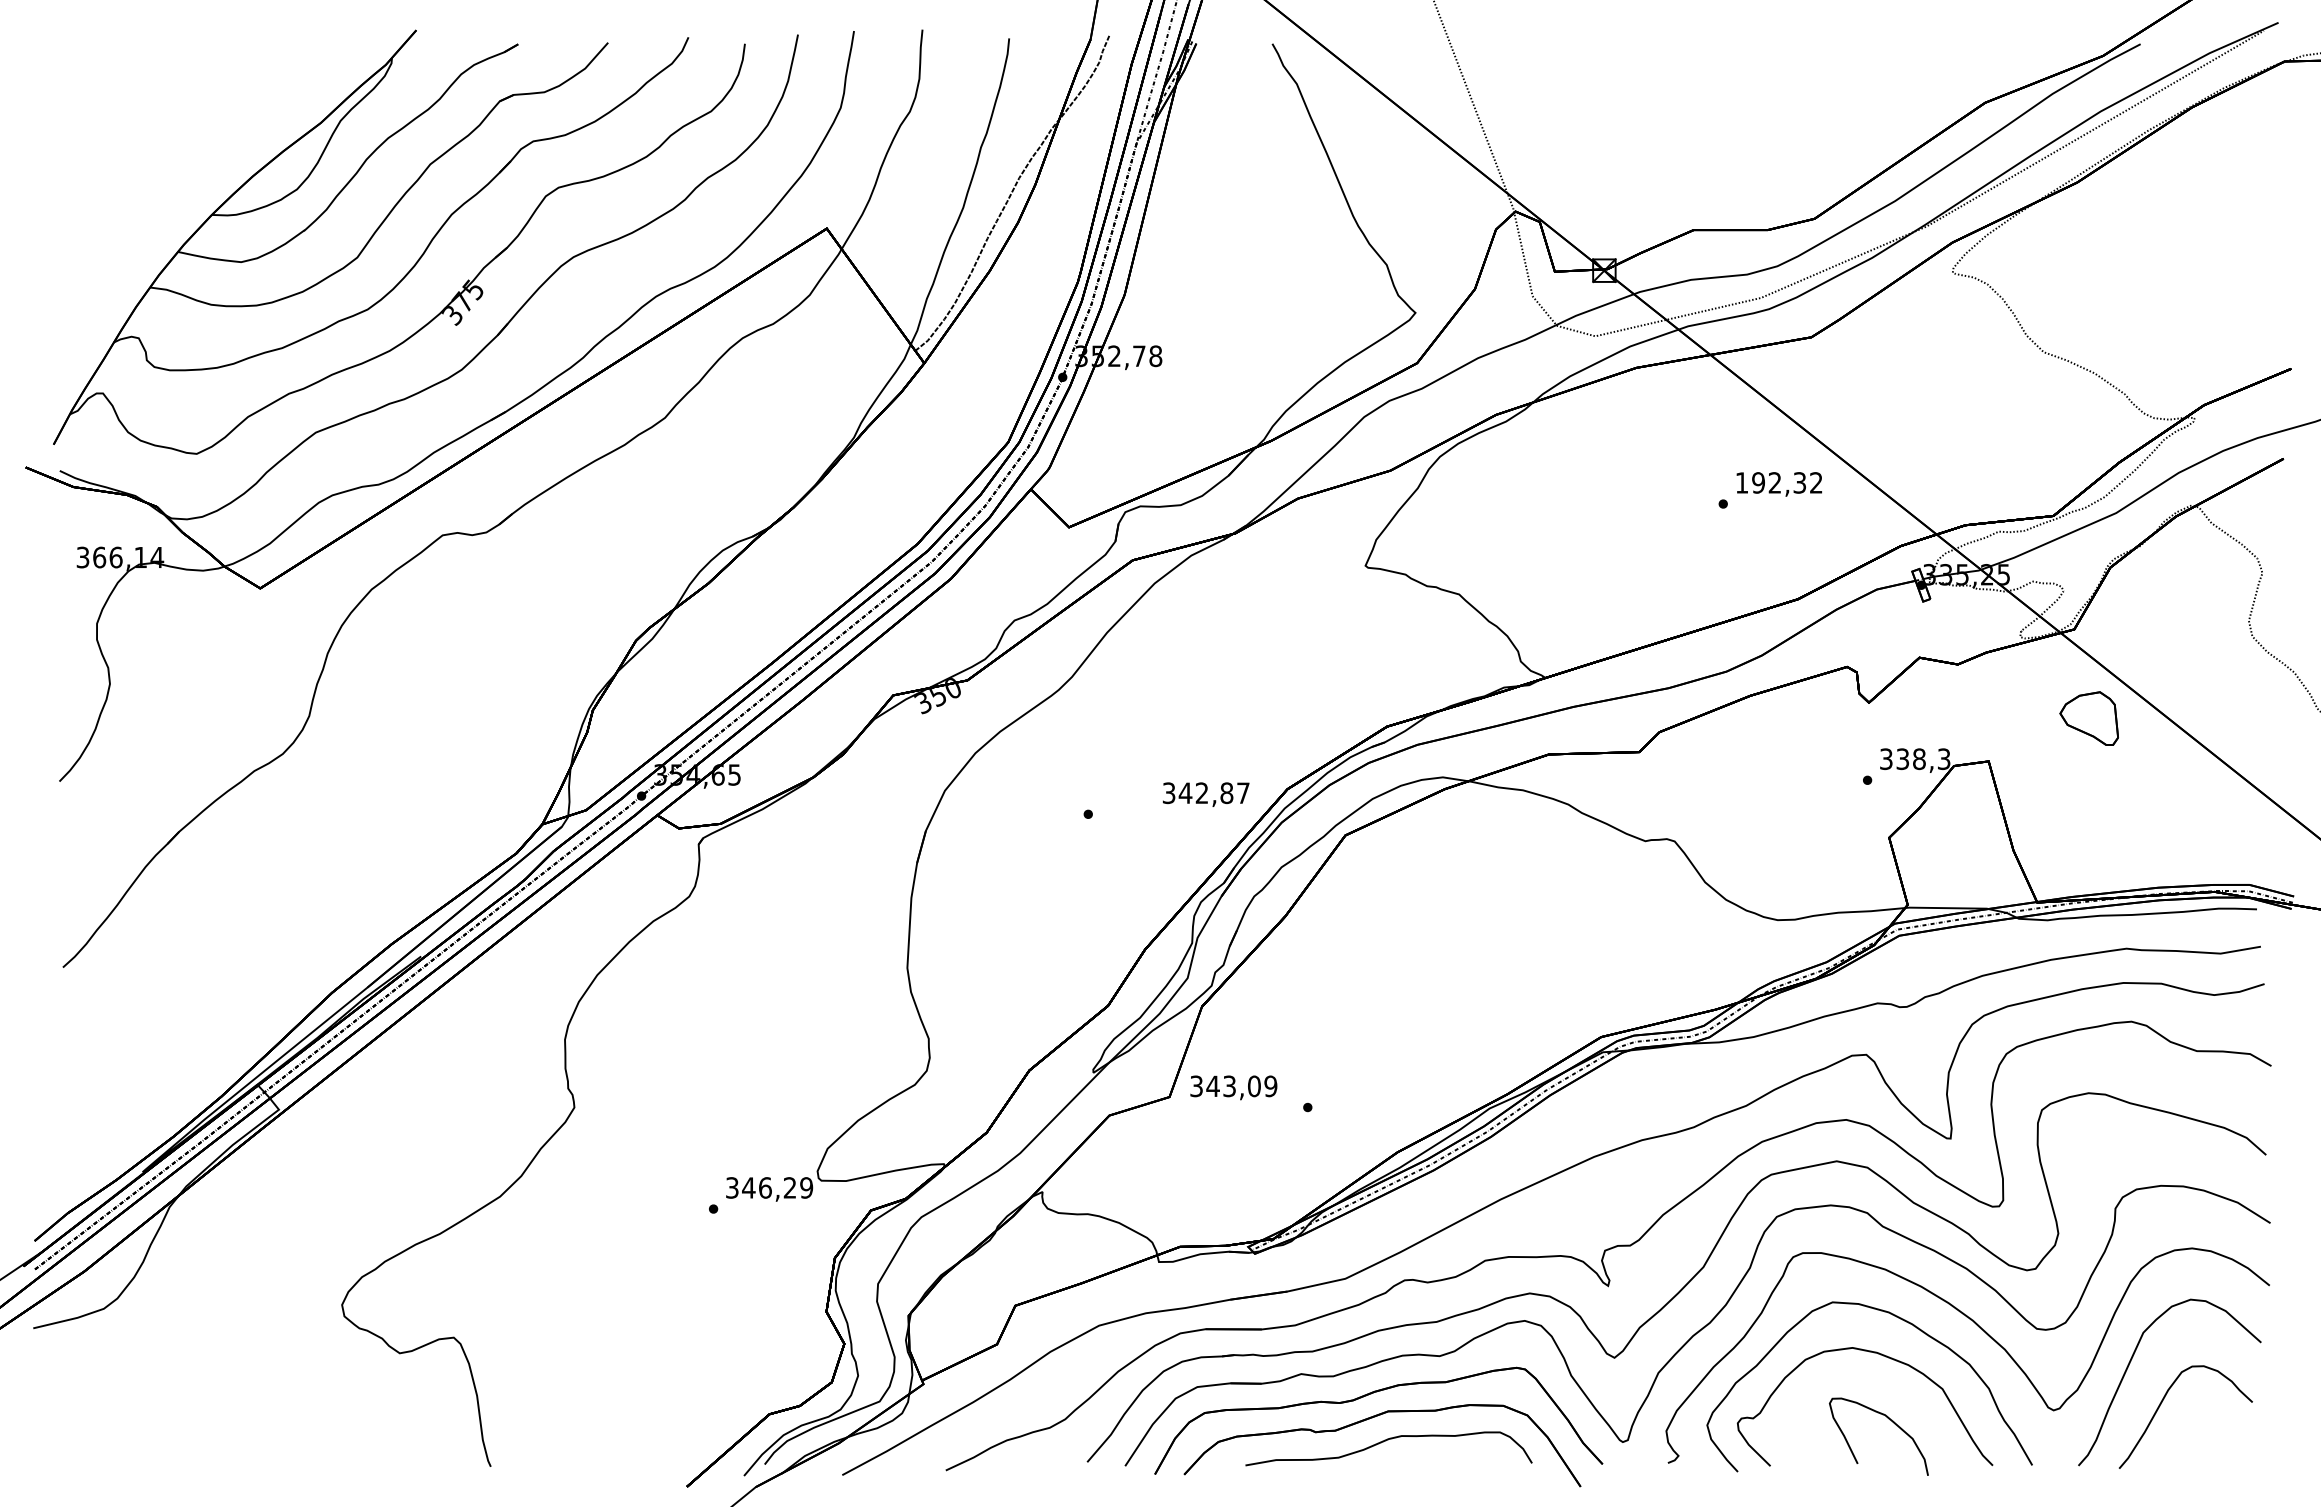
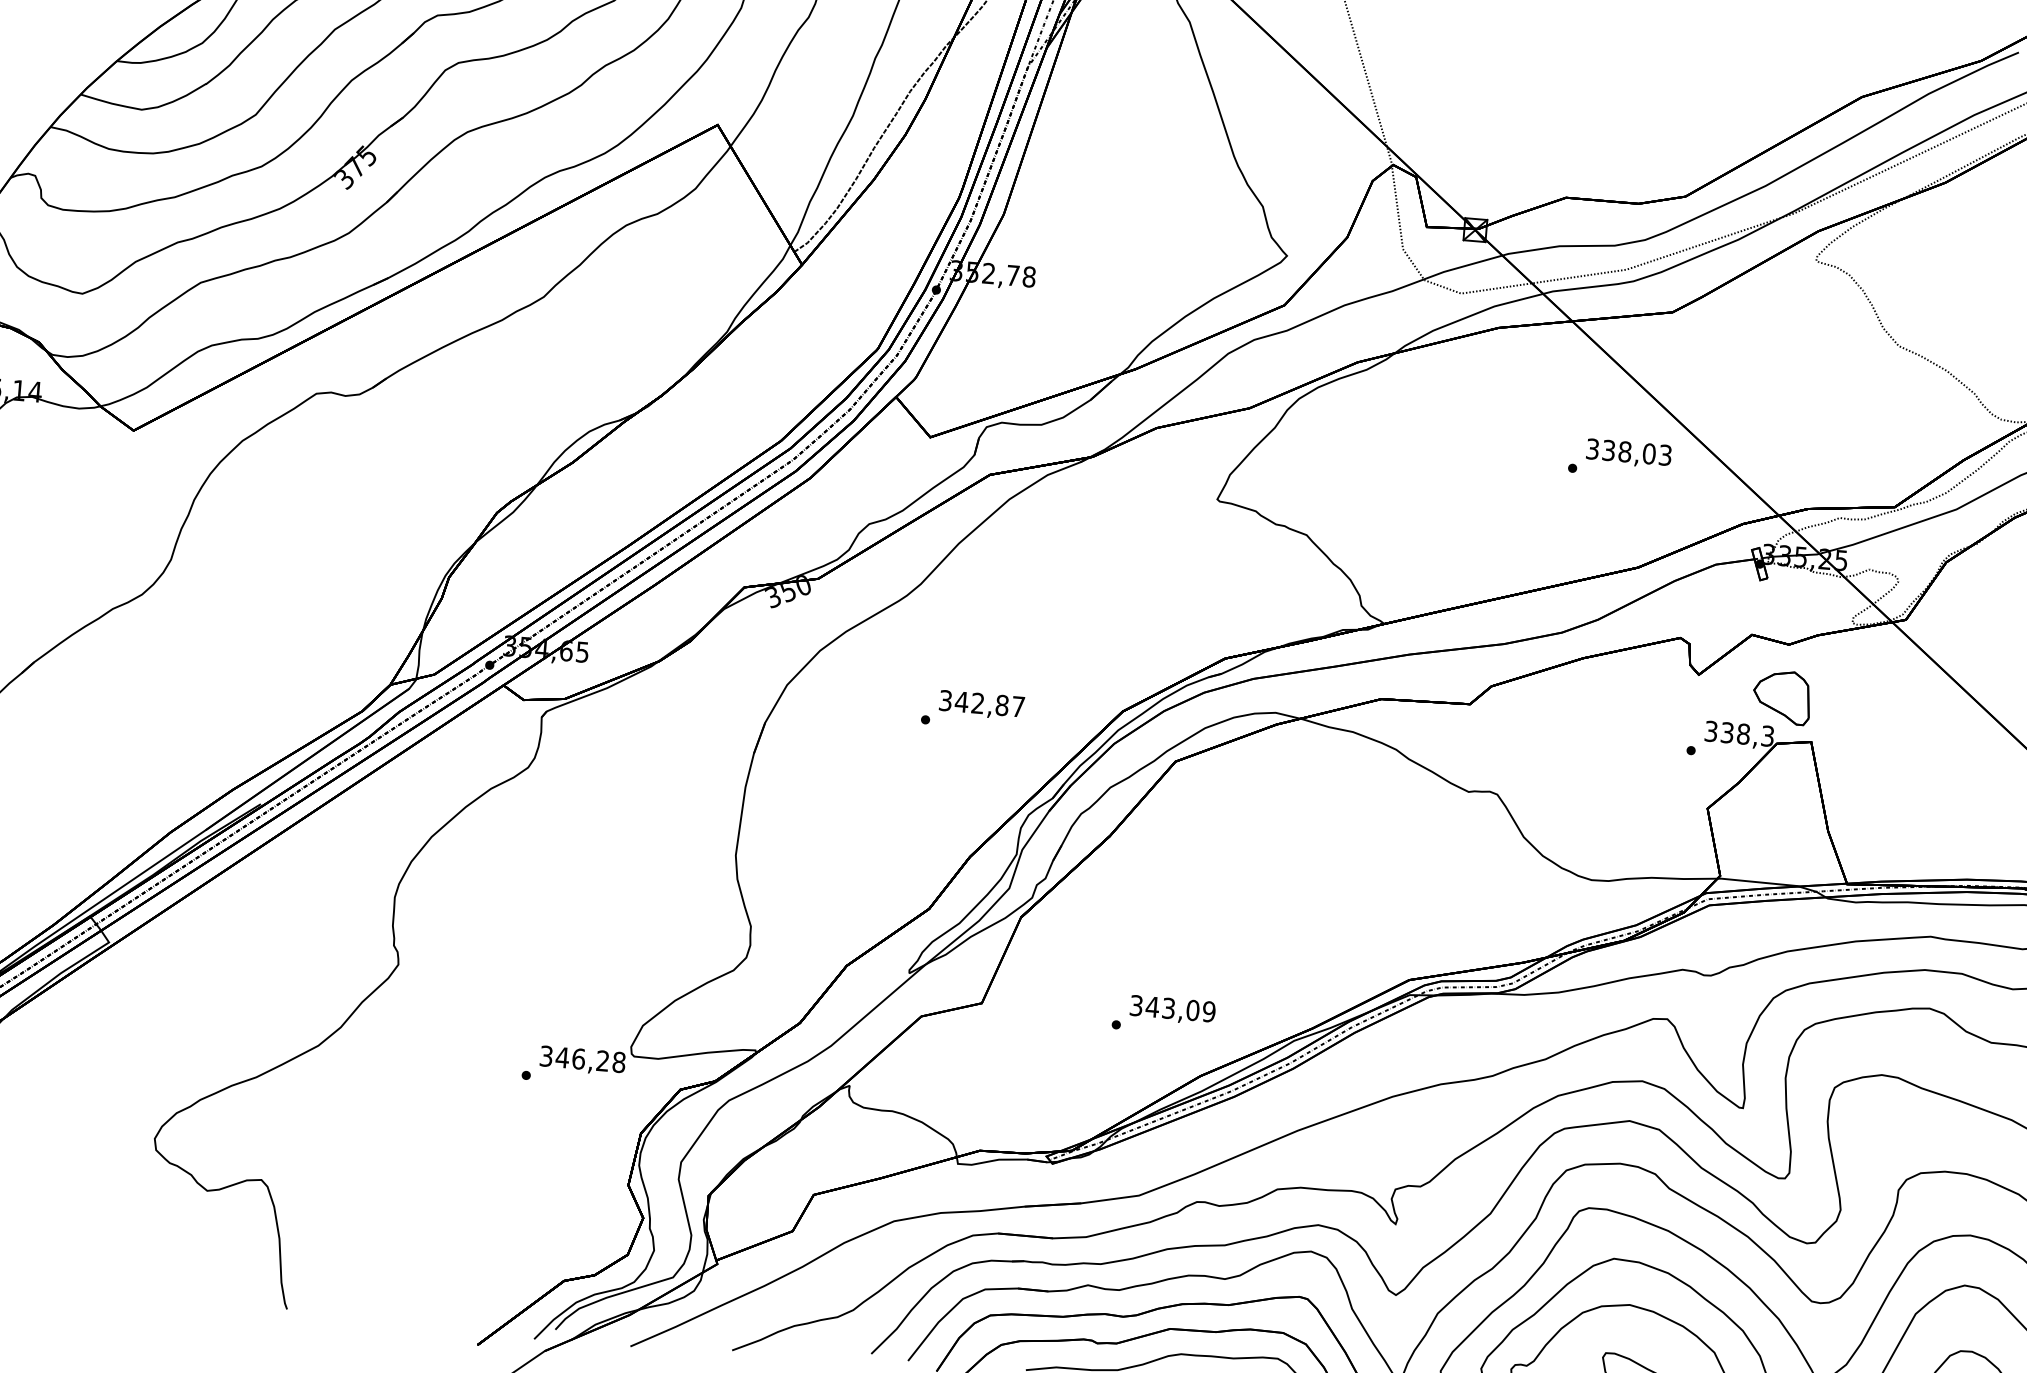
text: (1778, 482) -> (1628, 451), 192,32 -> 338,03
part: (2088, 718) -> (1781, 697), moved
text: (1206, 794) -> (982, 705), moved
text: (1233, 1087) -> (1172, 1009), moved
text: (806, 1187) -> (619, 1061), 346,29 -> 346,28

